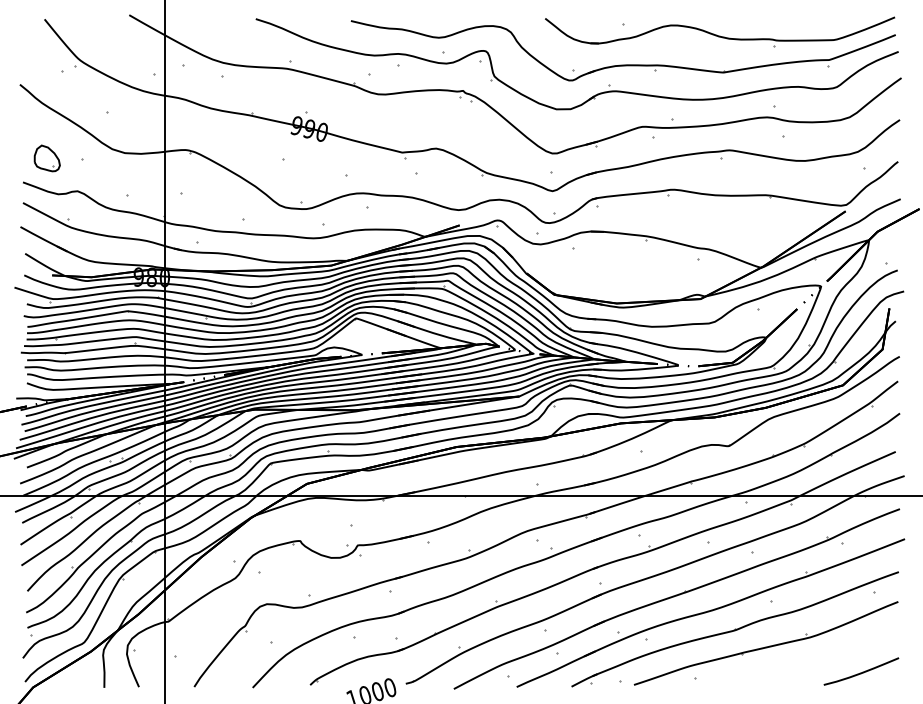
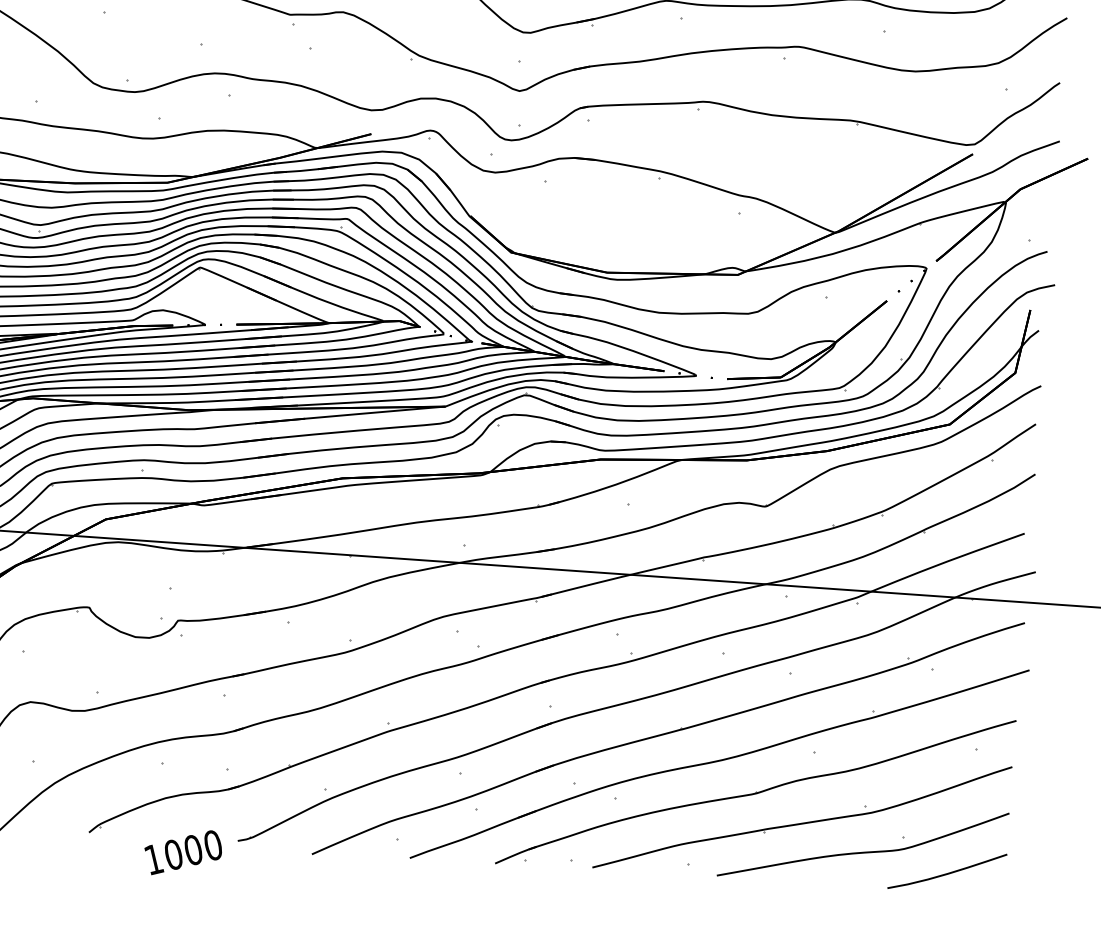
part: (806, 658) -> (863, 845), added

